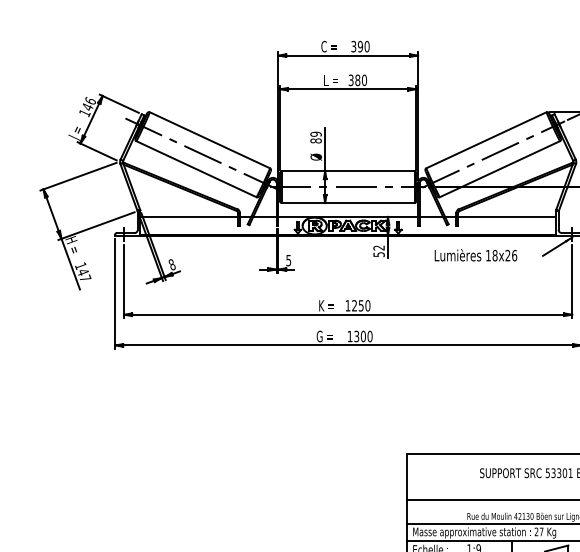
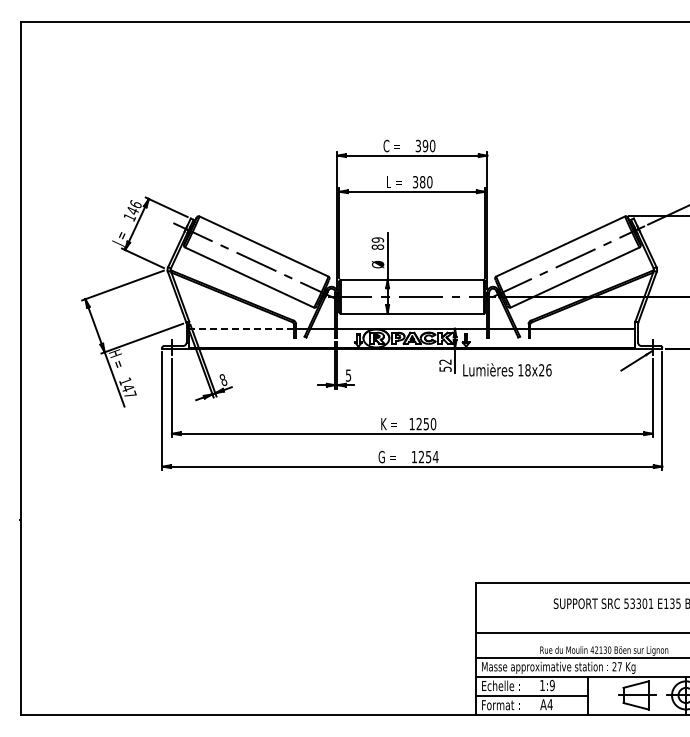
line: (188, 216) -> (241, 328), solid -> dashed
text: (476, 254) -> (507, 369), moved
text: (363, 335) -> (428, 456), 1300 -> 1254

